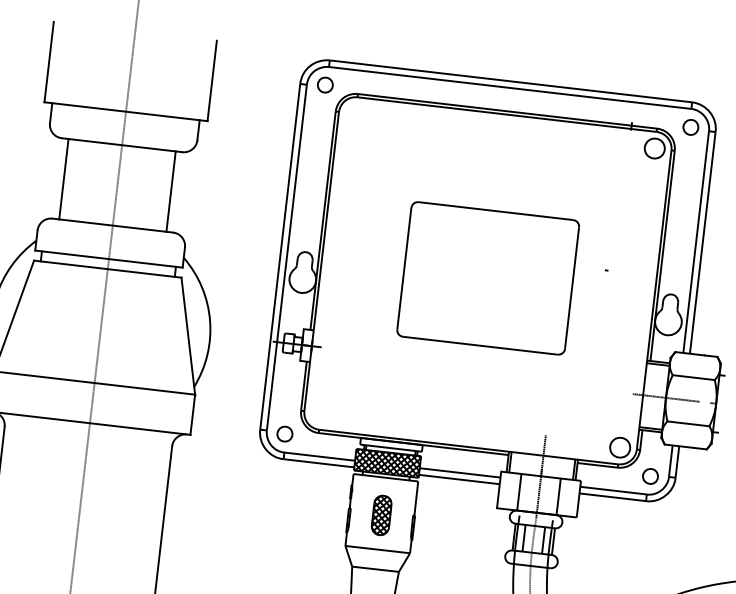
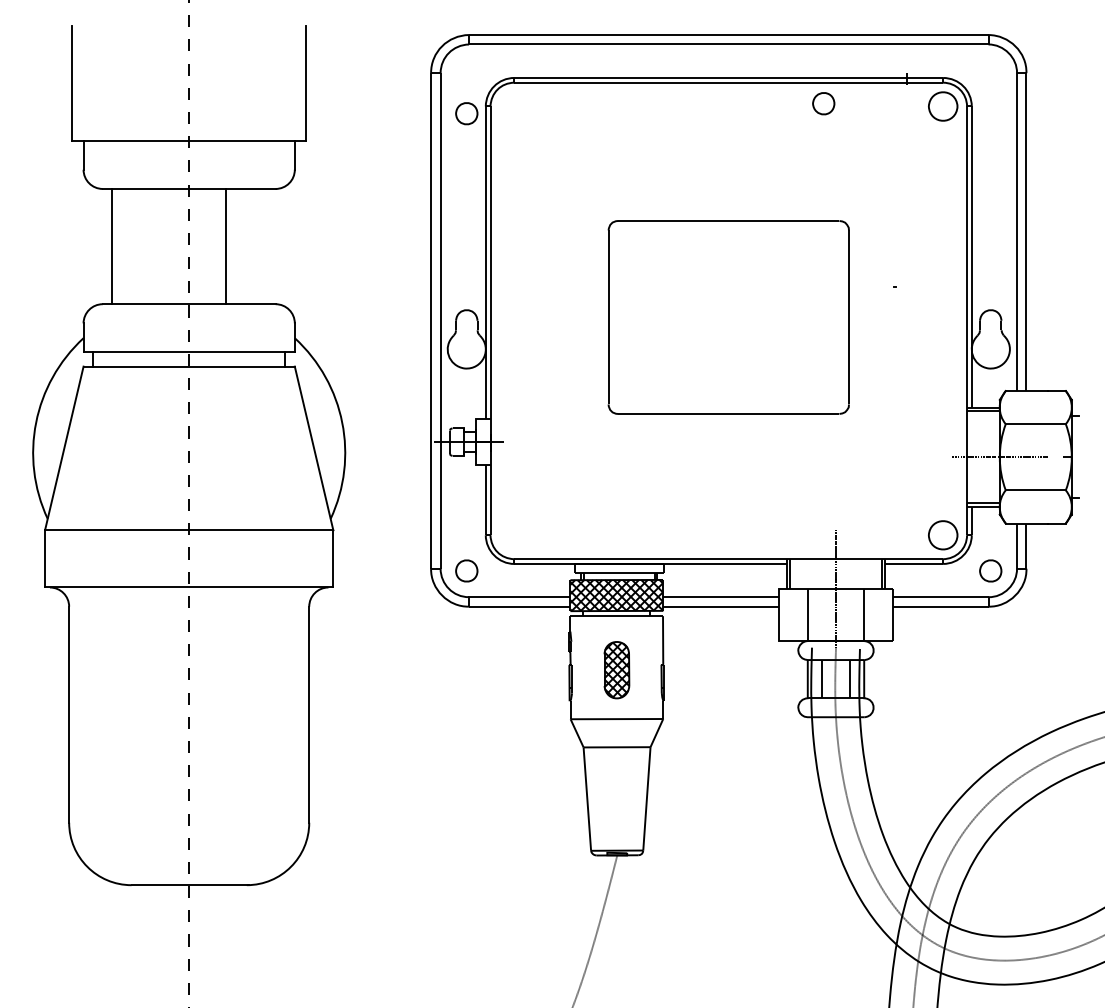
part: (325, 84) -> (466, 113), moved
part: (690, 127) -> (823, 103), moved
line: (171, 191) -> (226, 246), moved

